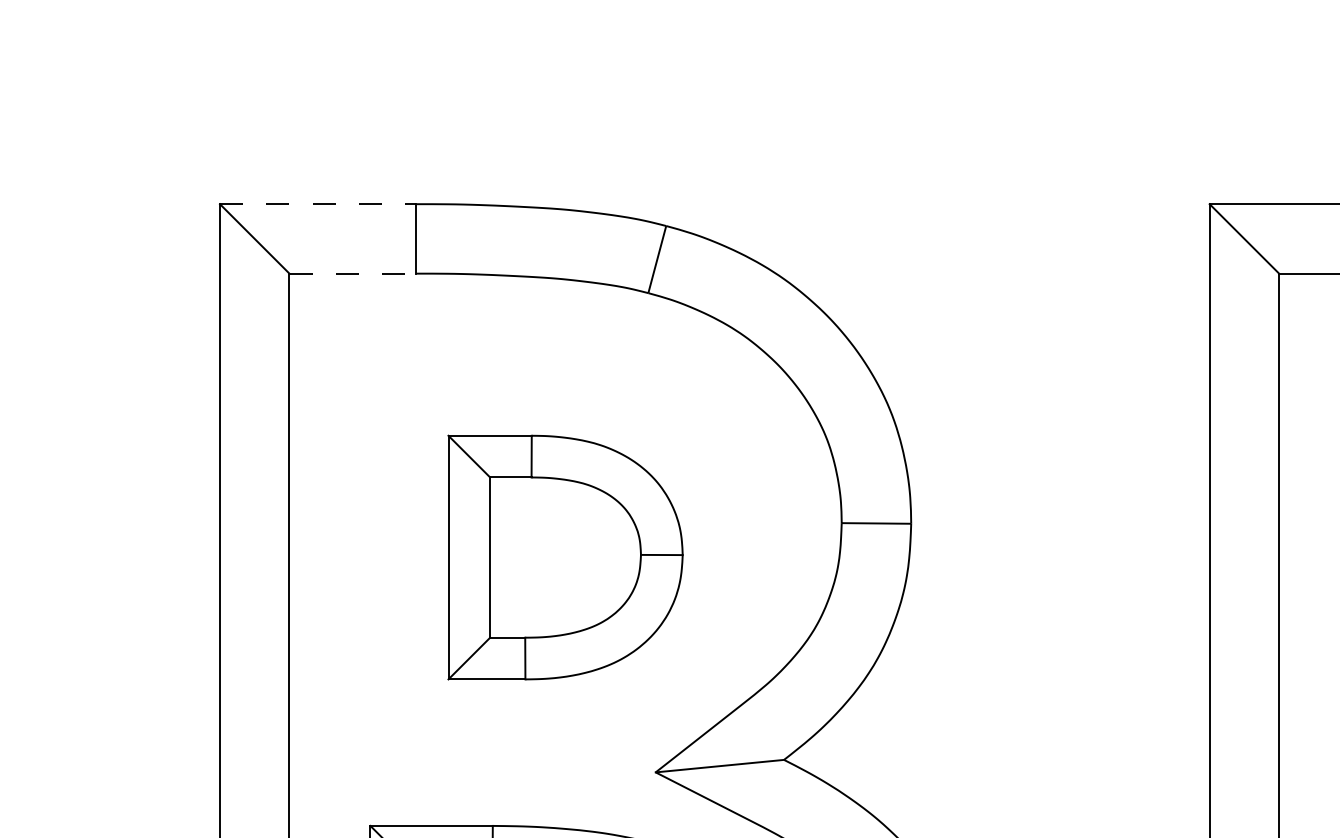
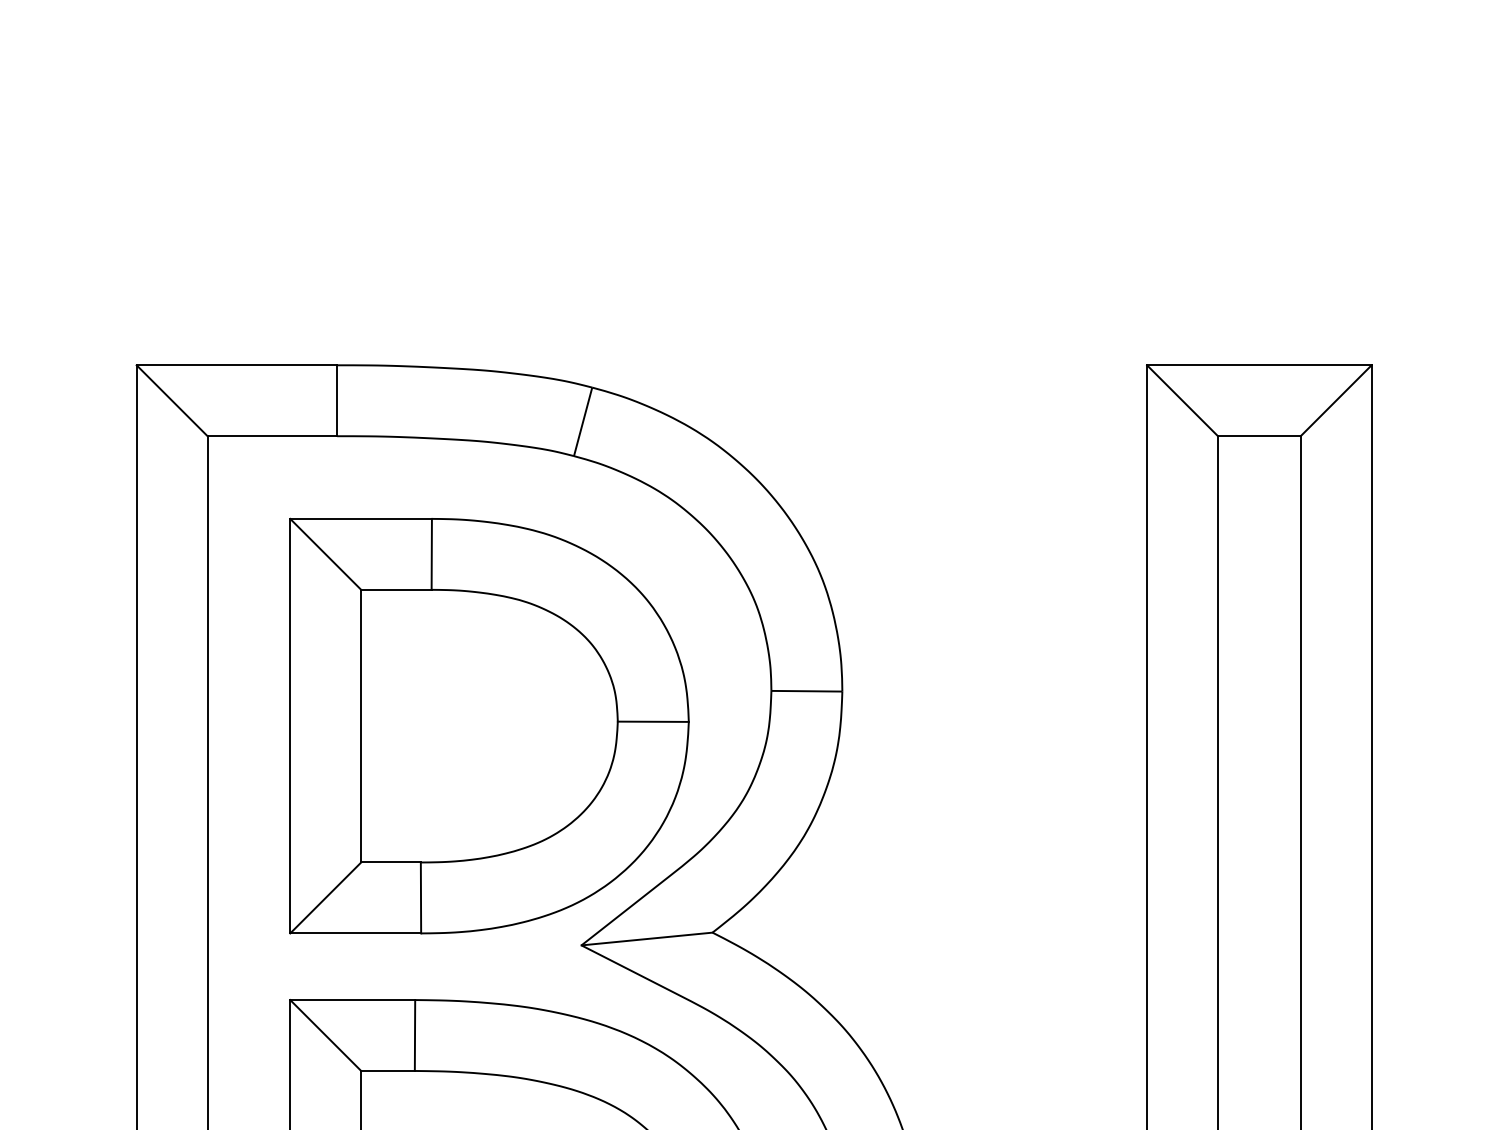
line: (318, 204) -> (237, 365), dashed -> solid
line: (353, 273) -> (272, 436), dashed -> solid
part: (565, 557) -> (489, 725), size x1.67

